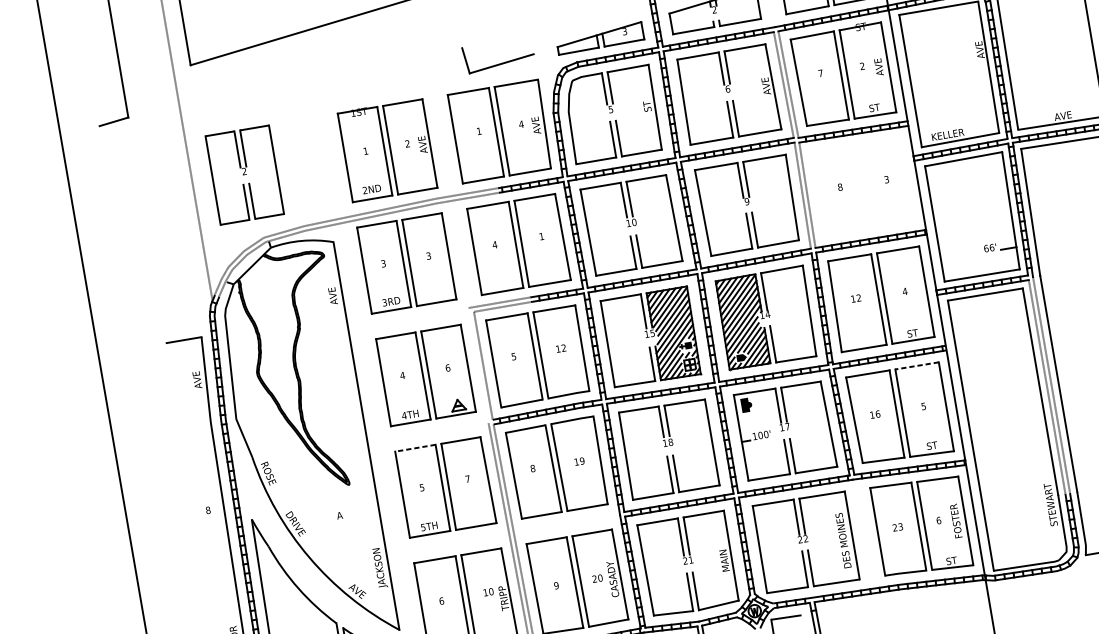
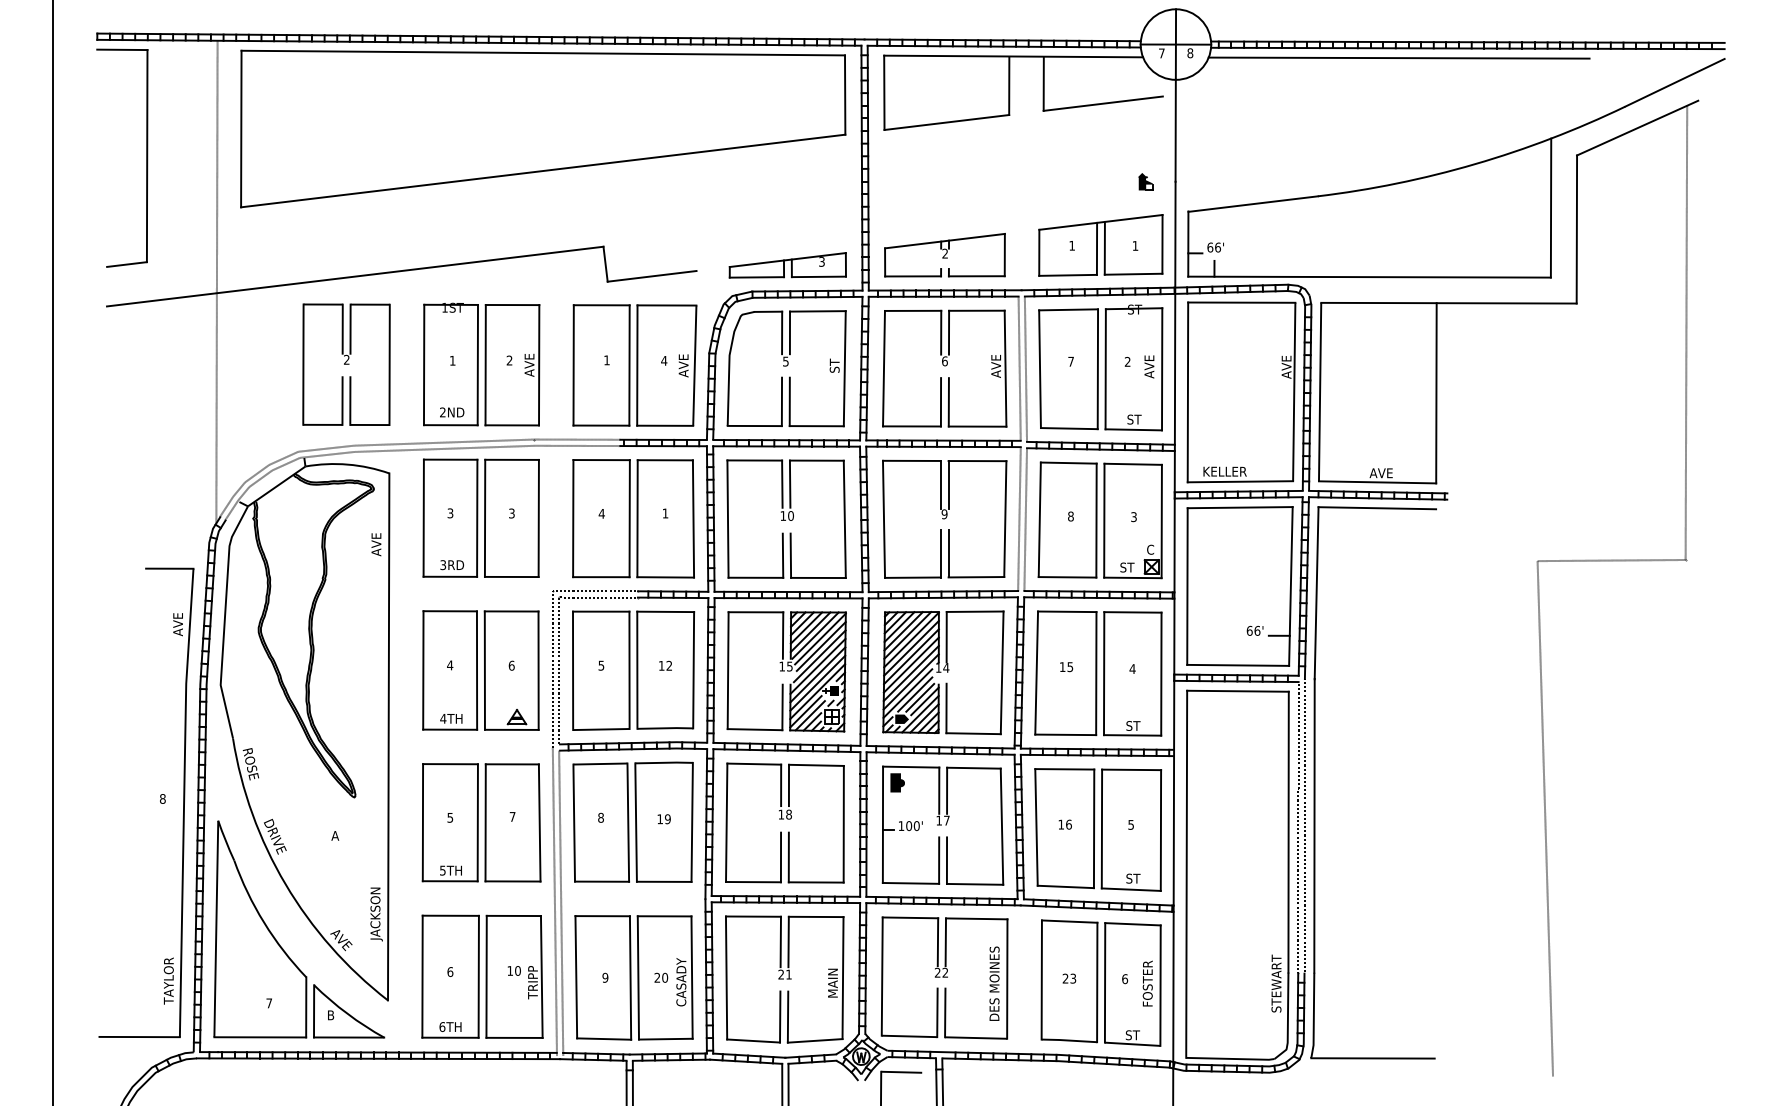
line: (282, 101) -> (354, 276), added
part: (244, 174) -> (346, 364), moved
part: (861, 186) -> (1099, 520), added
text: (859, 298) -> (1070, 667), 12 -> 15
line: (478, 365) -> (552, 669), added
line: (916, 365) -> (1131, 769), dashed -> solid
line: (415, 448) -> (450, 764), dashed -> solid

